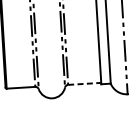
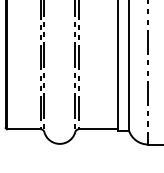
line: (85, 84) -> (99, 129), dashed -> solid

